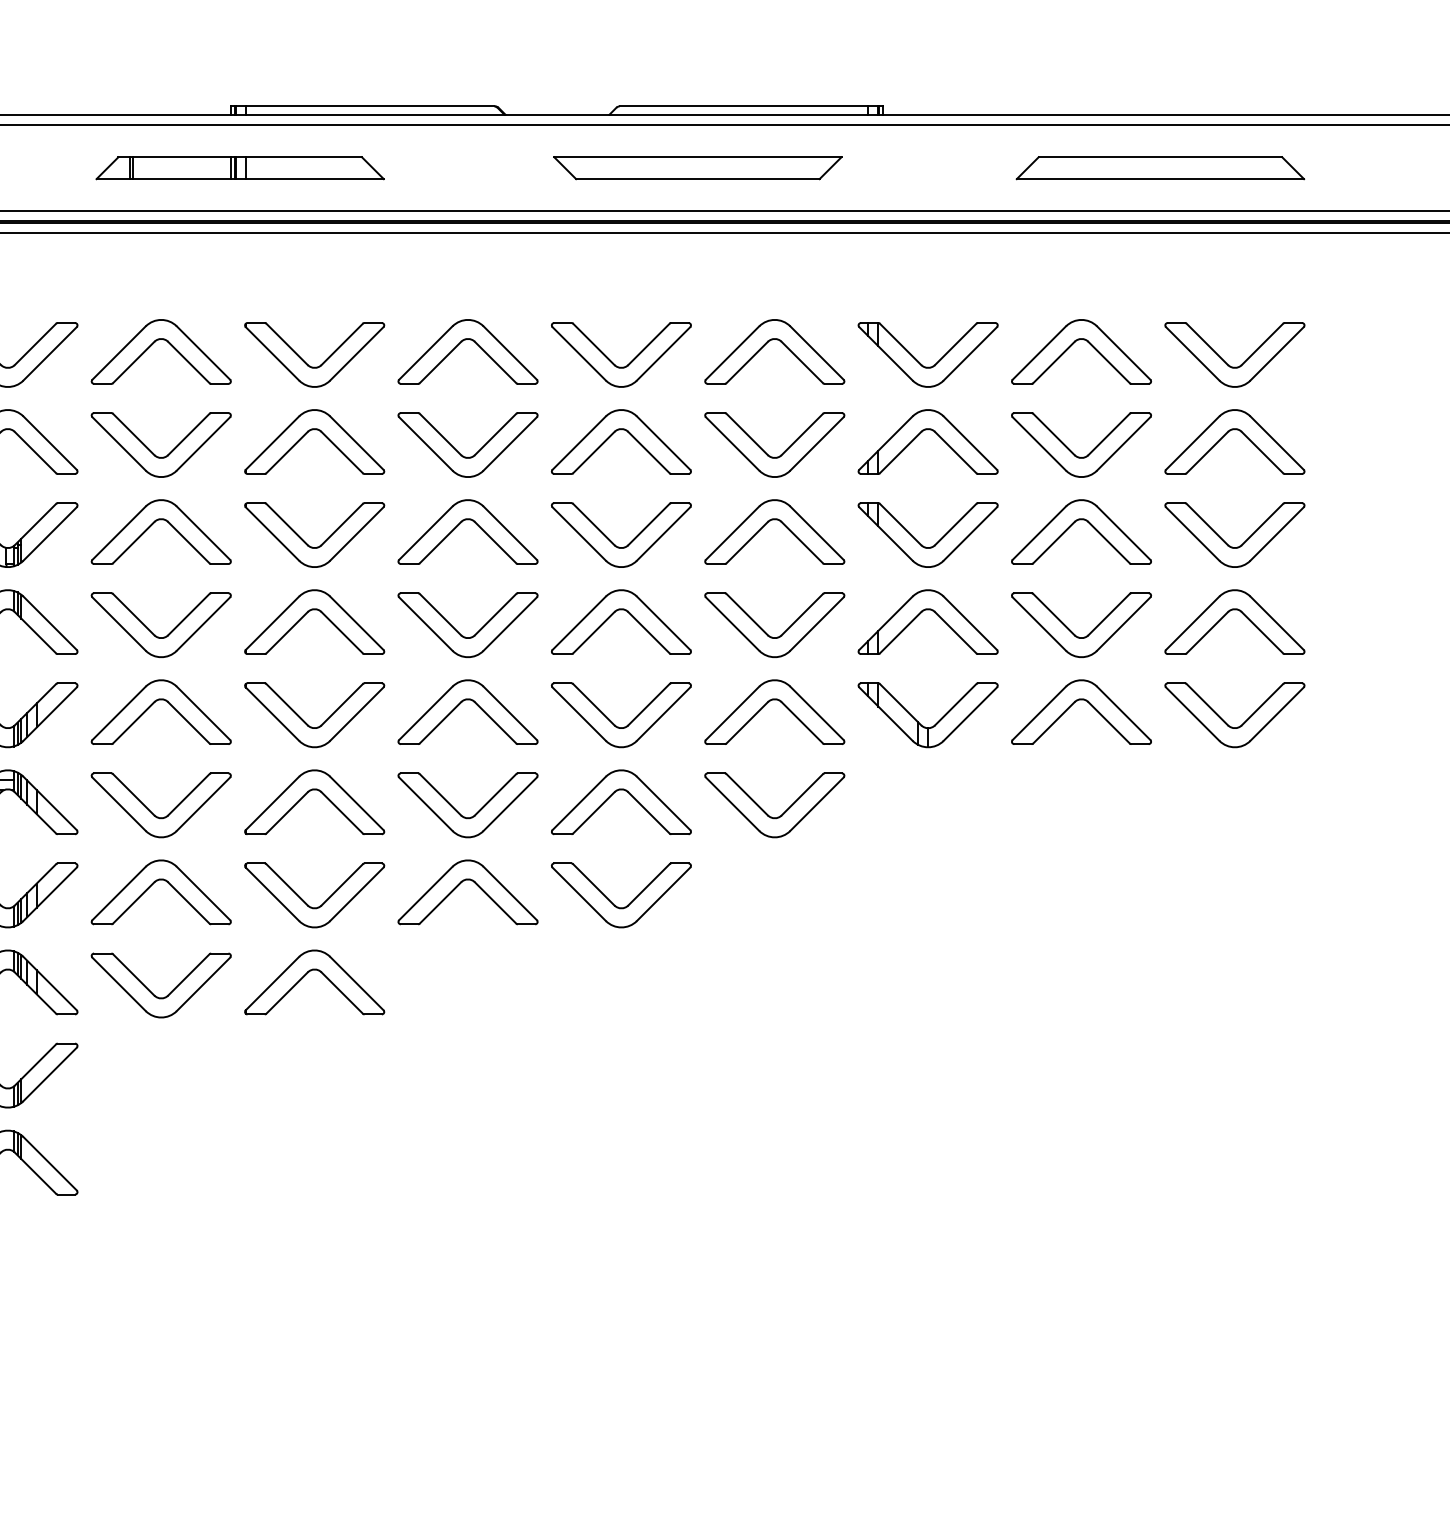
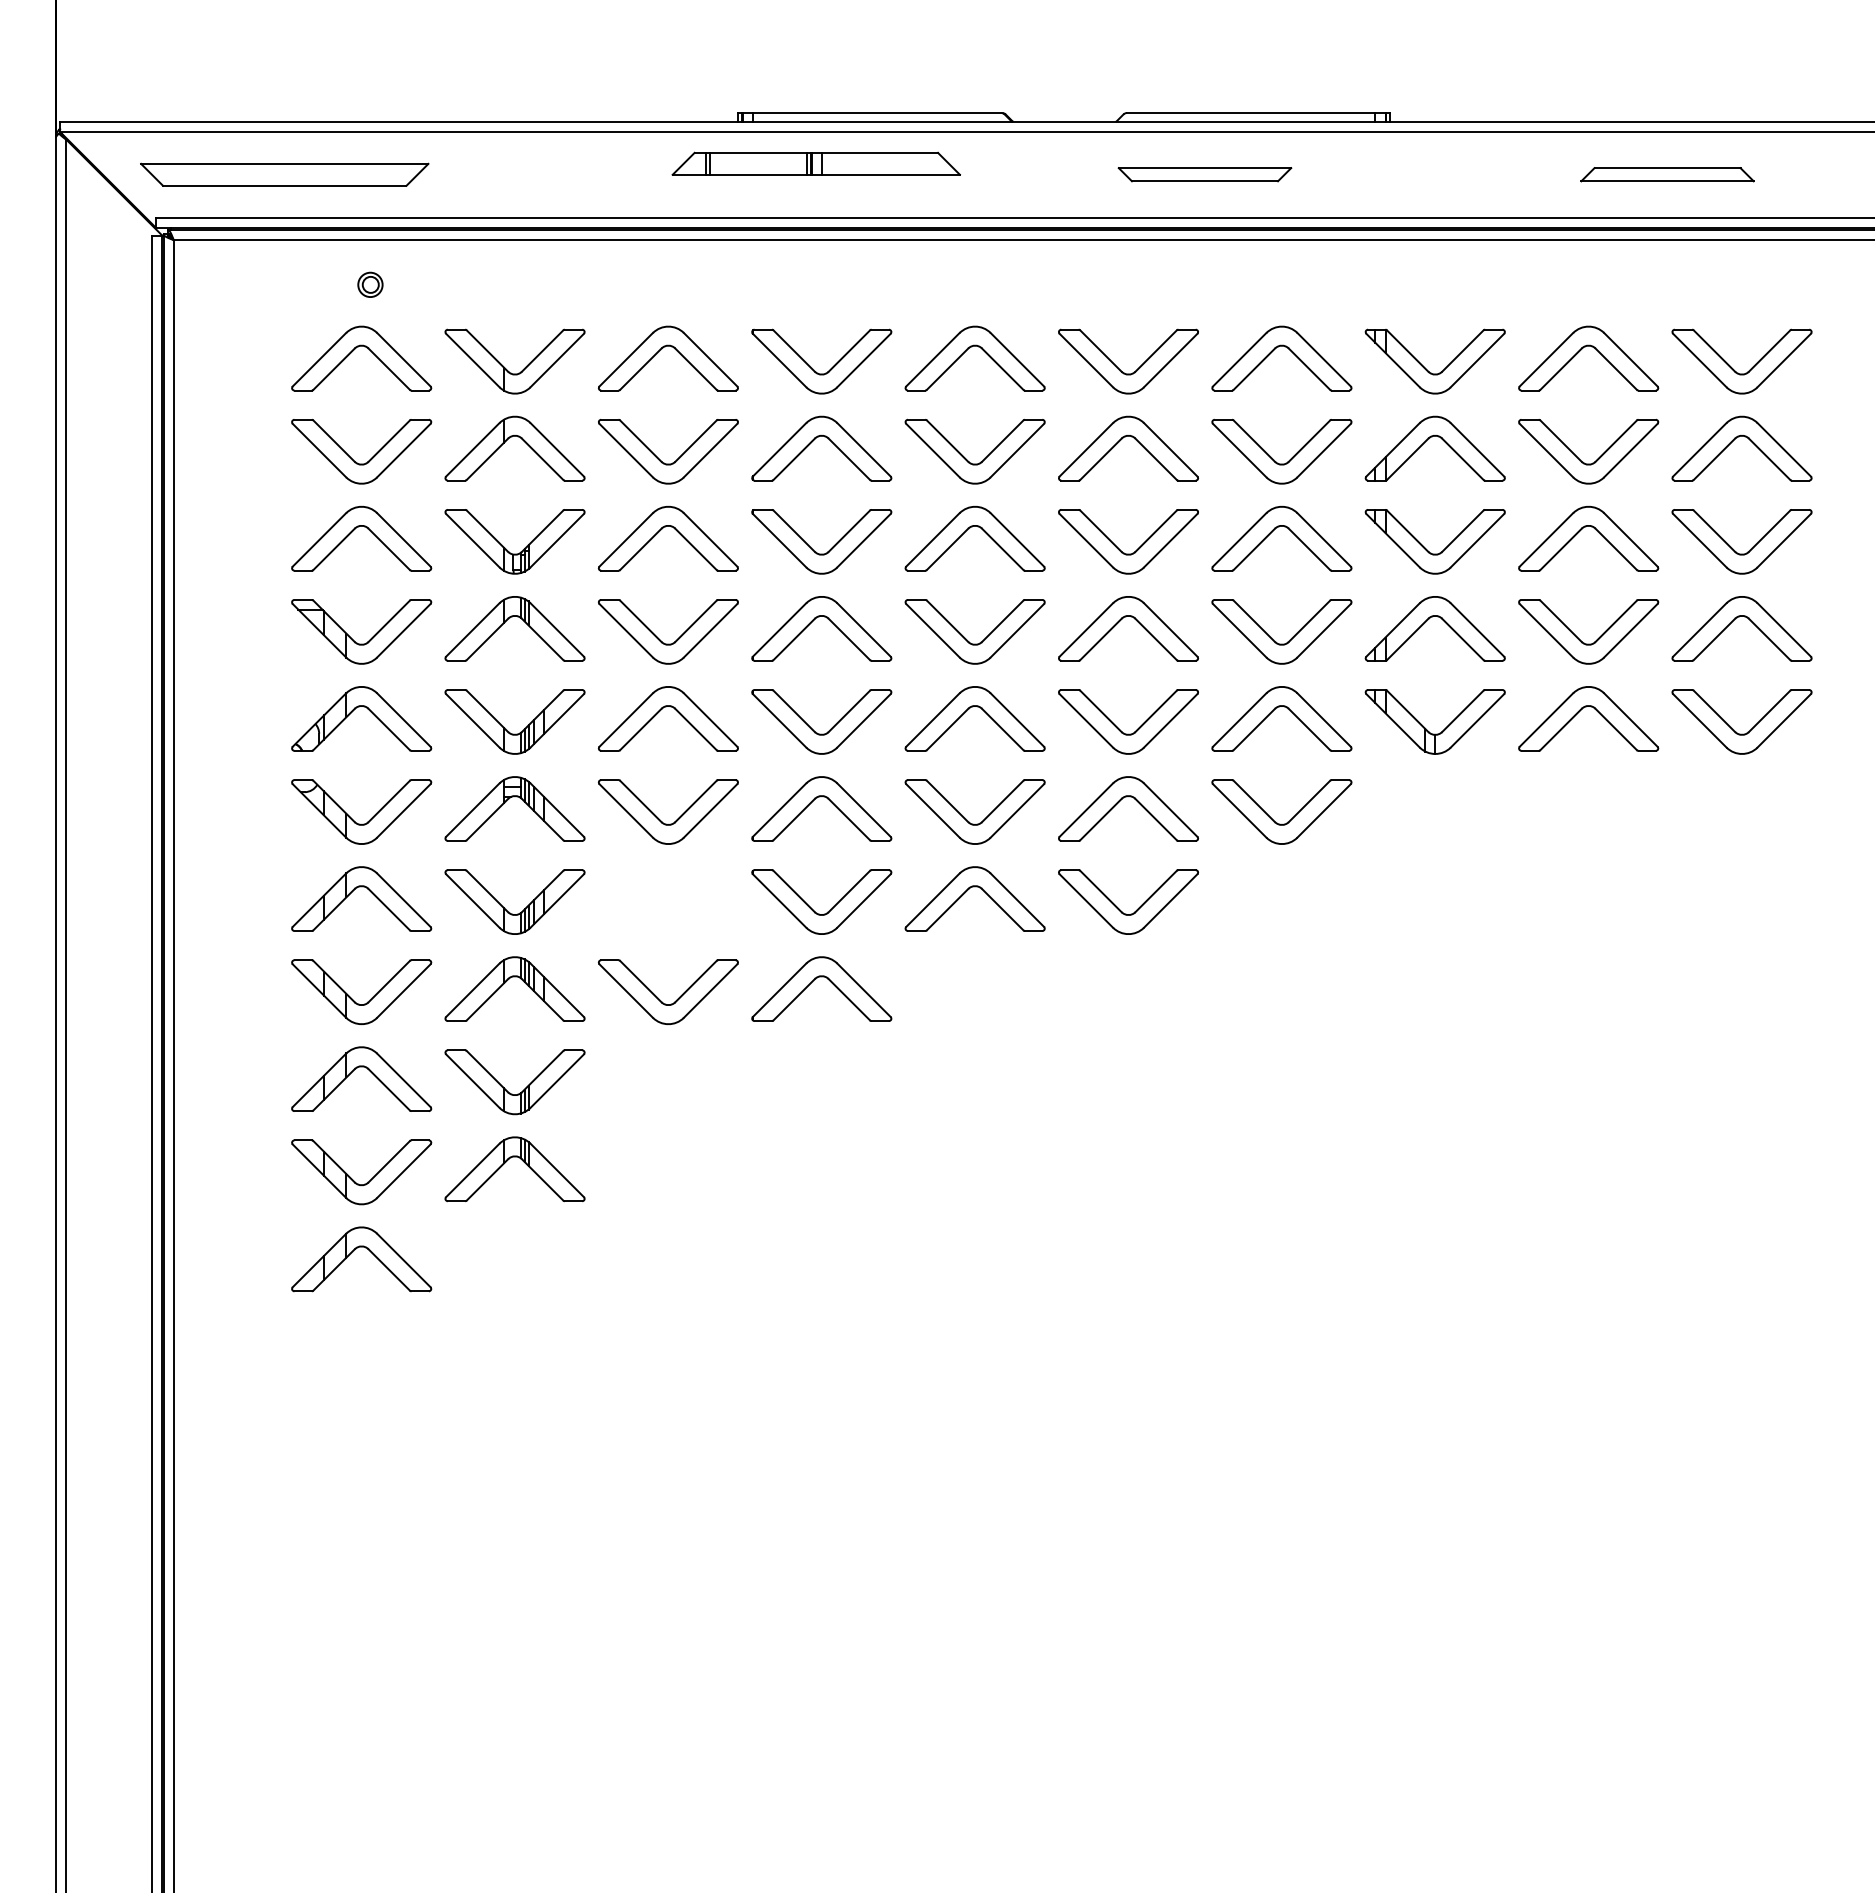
part: (239, 167) -> (815, 163), moved
part: (697, 167) -> (1204, 174), size x0.6
part: (1160, 167) -> (1667, 174), size x0.6
part: (154, 883) -> (661, 890), removed

